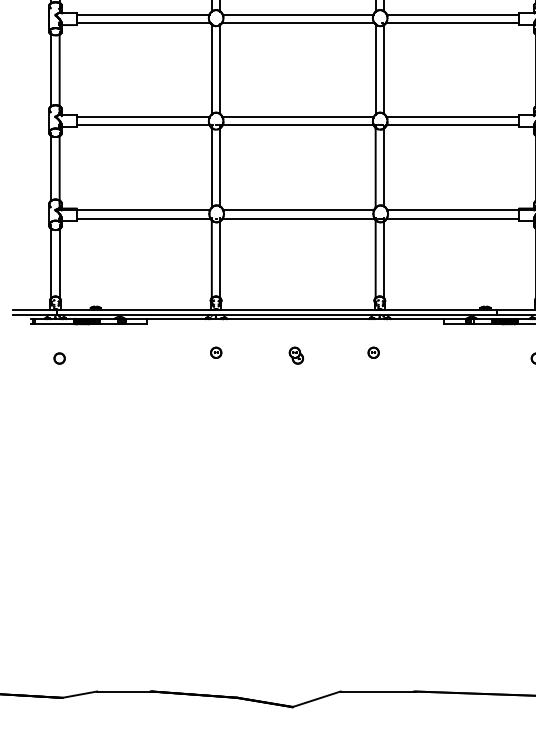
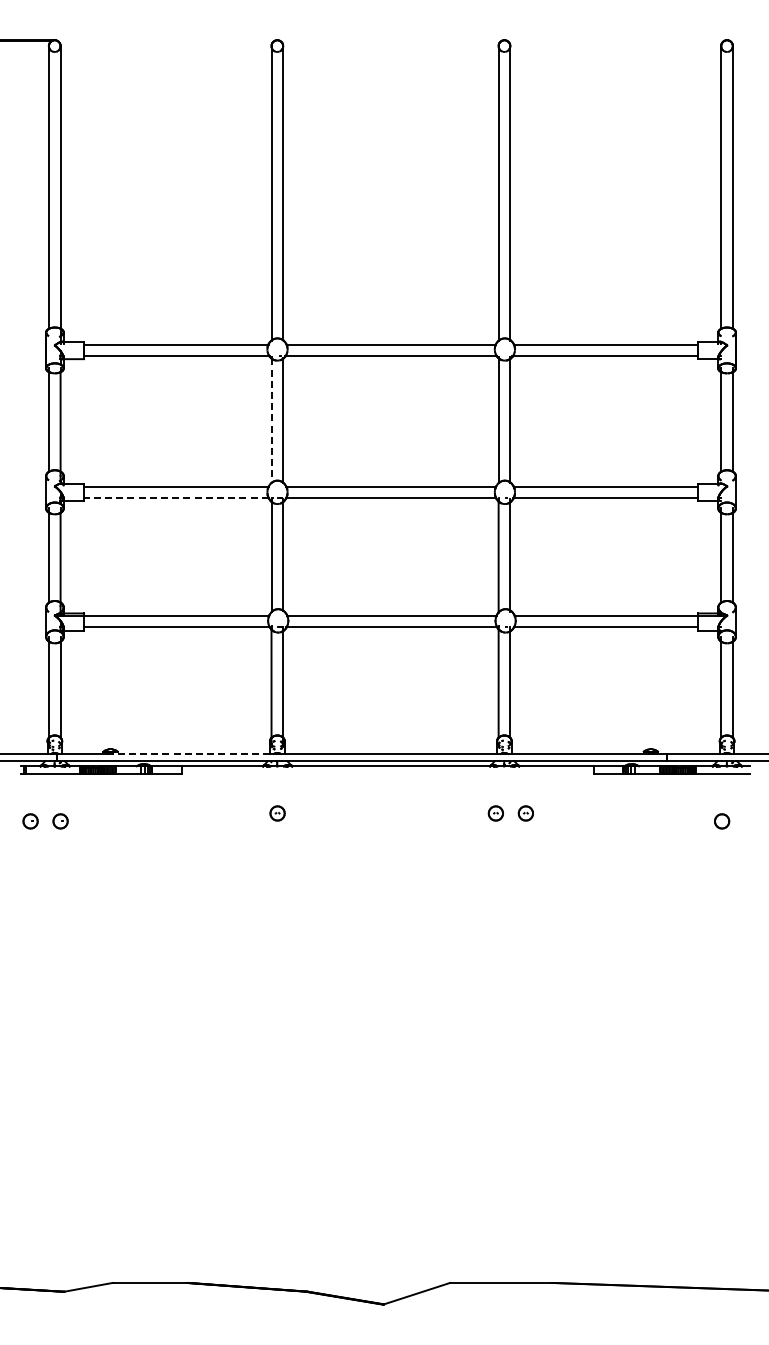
line: (211, 70) -> (271, 421), solid -> dashed
line: (142, 125) -> (175, 498), solid -> dashed
line: (154, 309) -> (191, 753), solid -> dashed
part: (395, 352) -> (525, 813), added
part: (296, 355) -> (388, 817), removed
part: (37, 358) -> (30, 821), added

